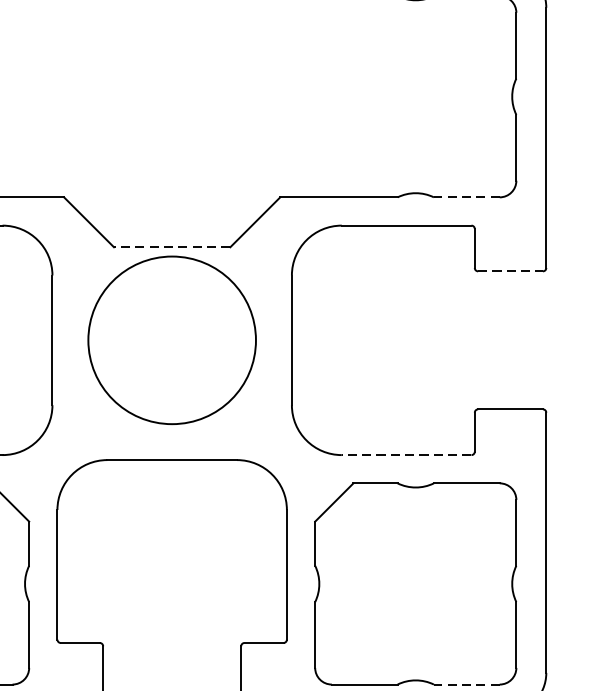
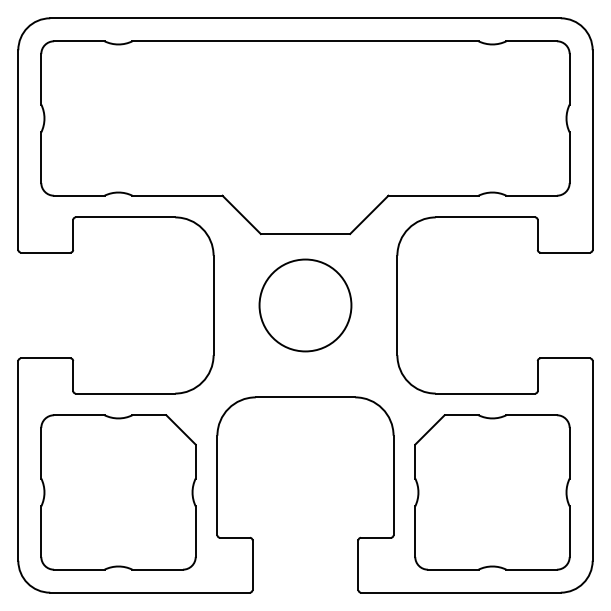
line: (466, 197) -> (531, 195), dashed -> solid
line: (172, 247) -> (305, 234), dashed -> solid
line: (510, 271) -> (565, 252), dashed -> solid
circle: (172, 340) -> (305, 305), size x0.71
line: (406, 455) -> (485, 393), dashed -> solid
line: (466, 684) -> (531, 569), dashed -> solid

